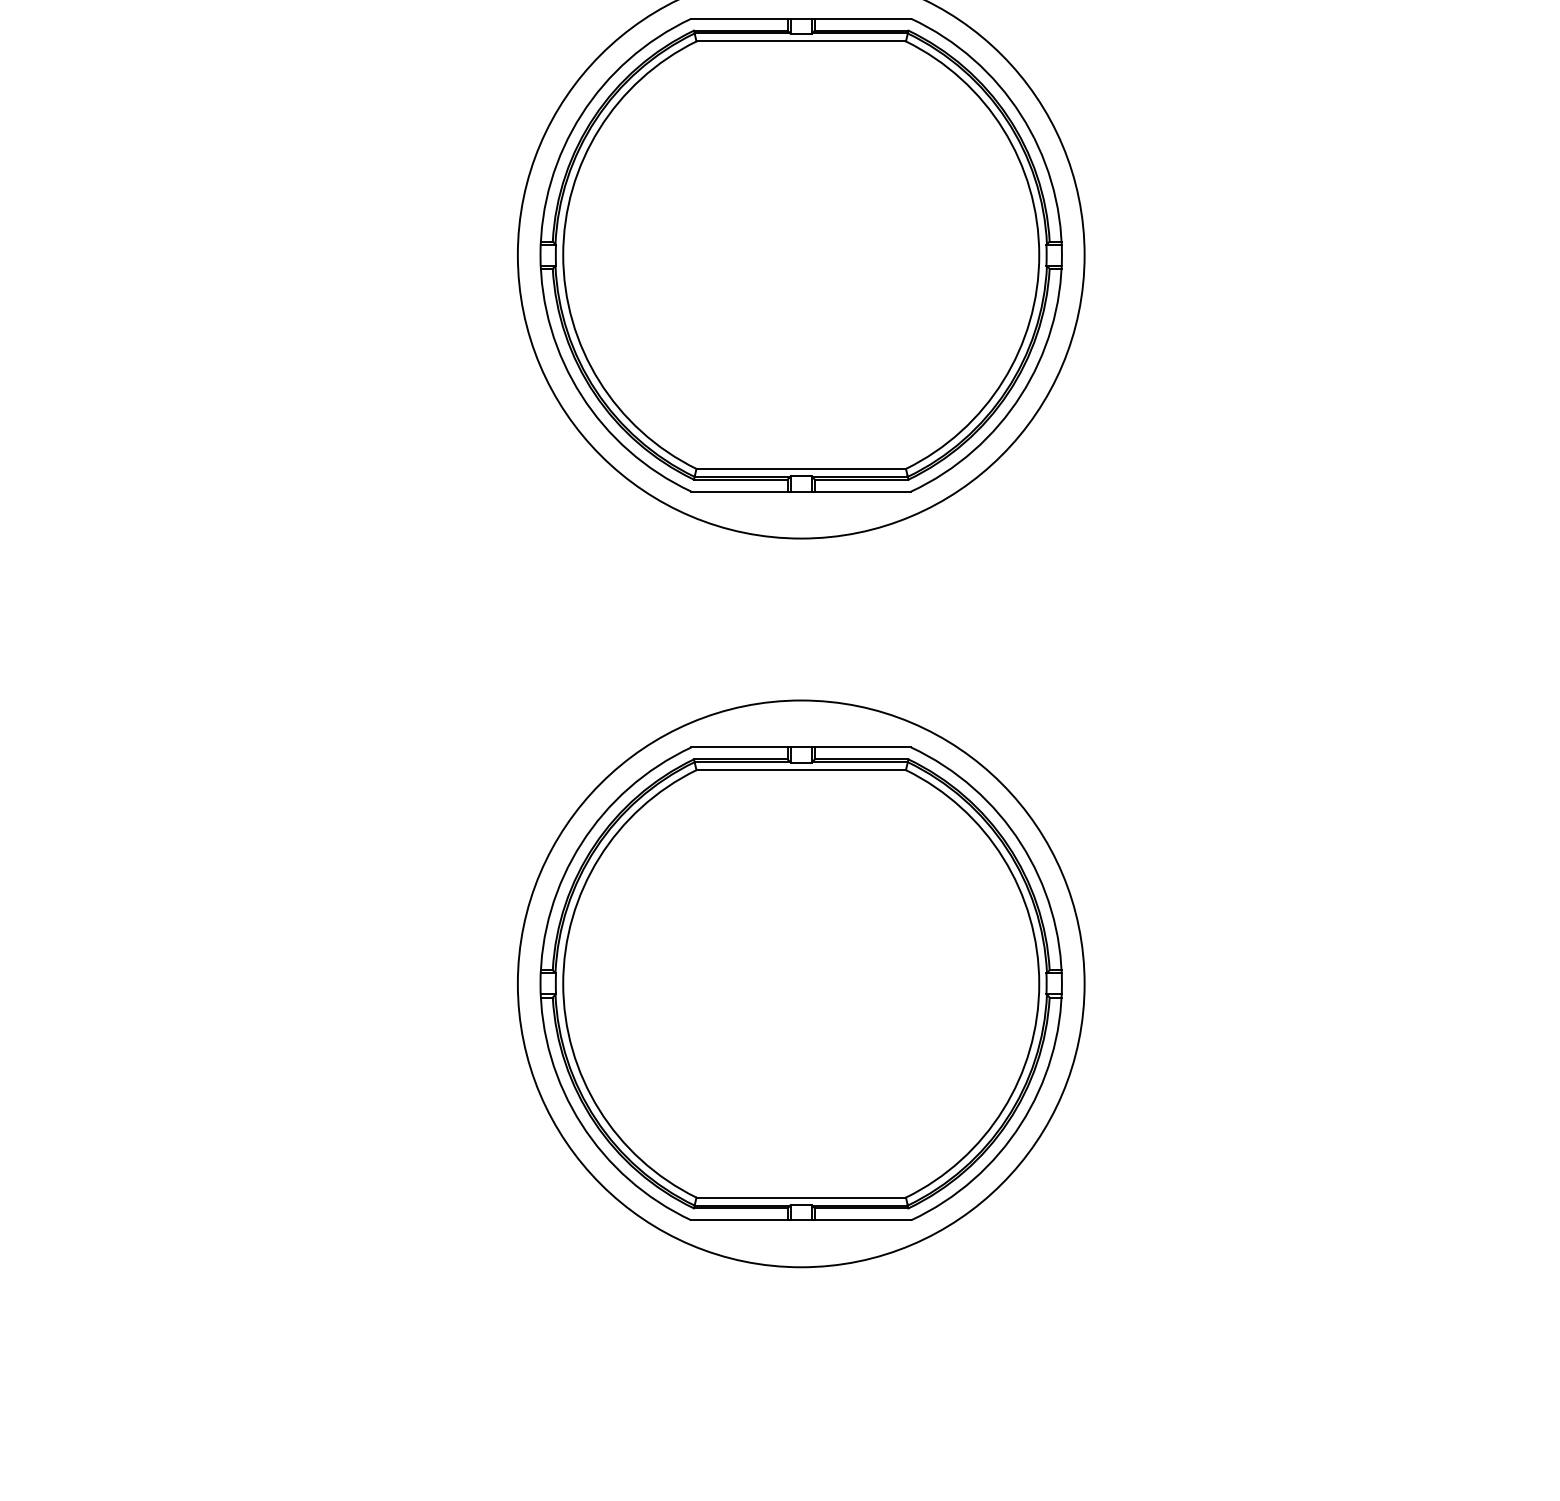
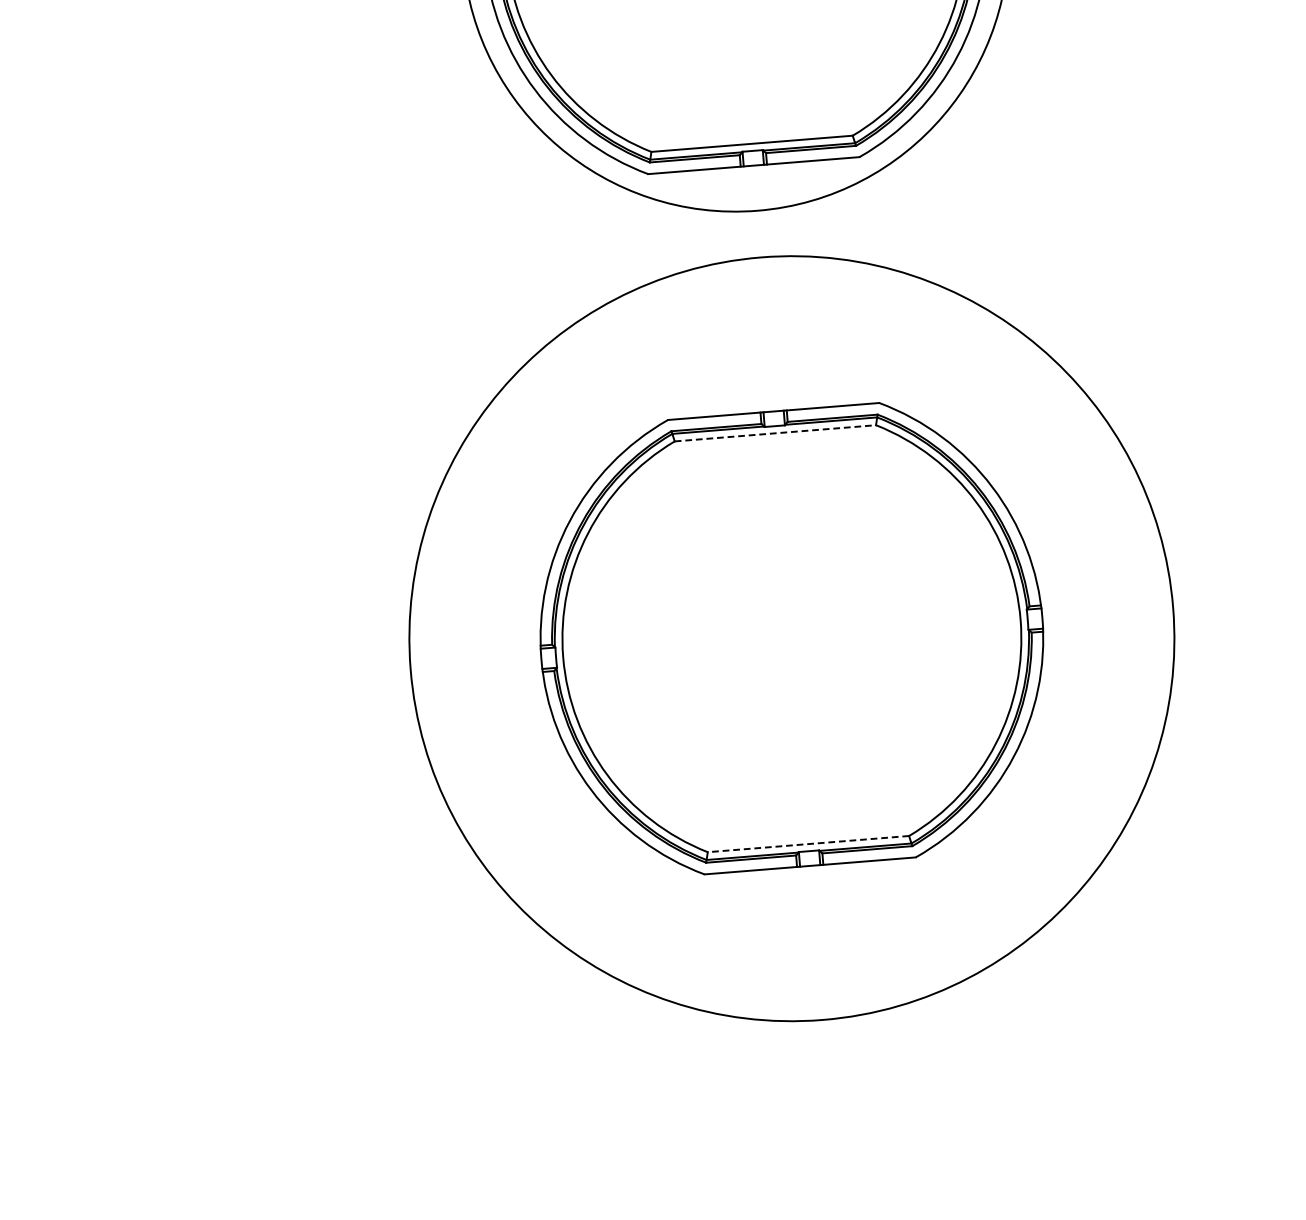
line: (801, 770) -> (775, 433), solid -> dashed
circle: (800, 983) -> (791, 638), size x1.4
line: (801, 1197) -> (808, 843), solid -> dashed

